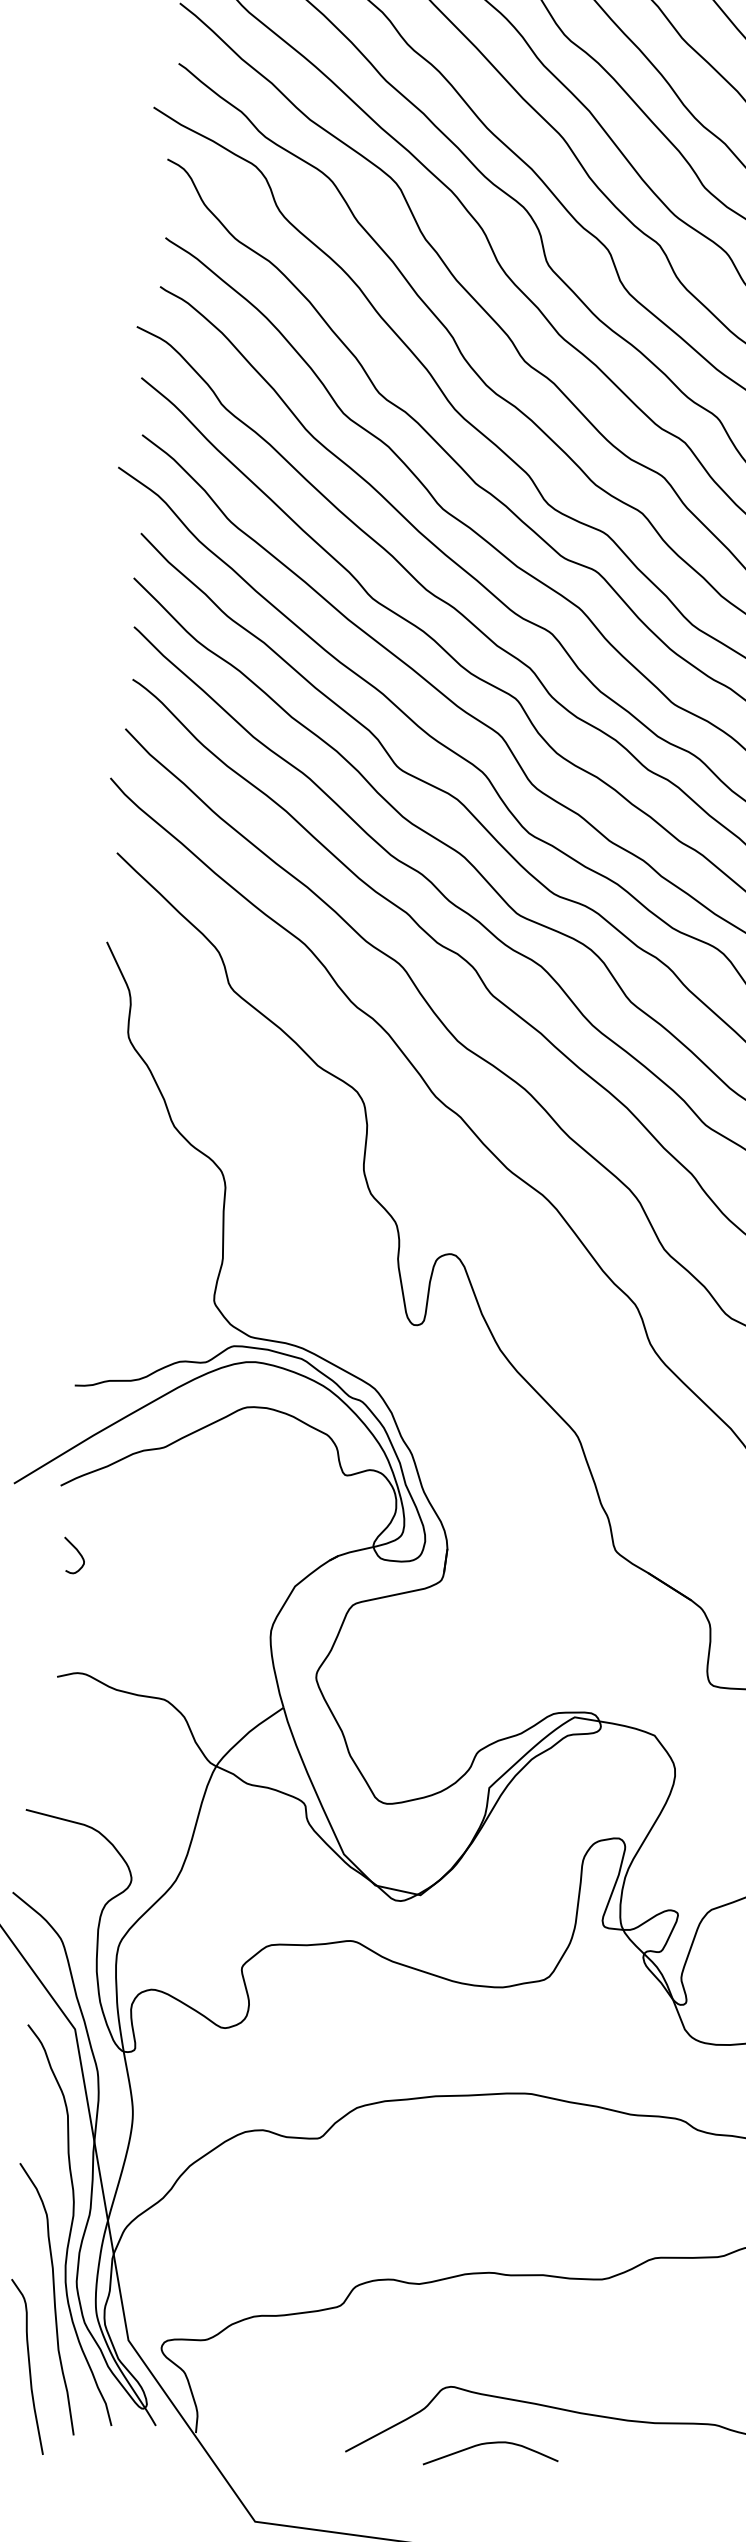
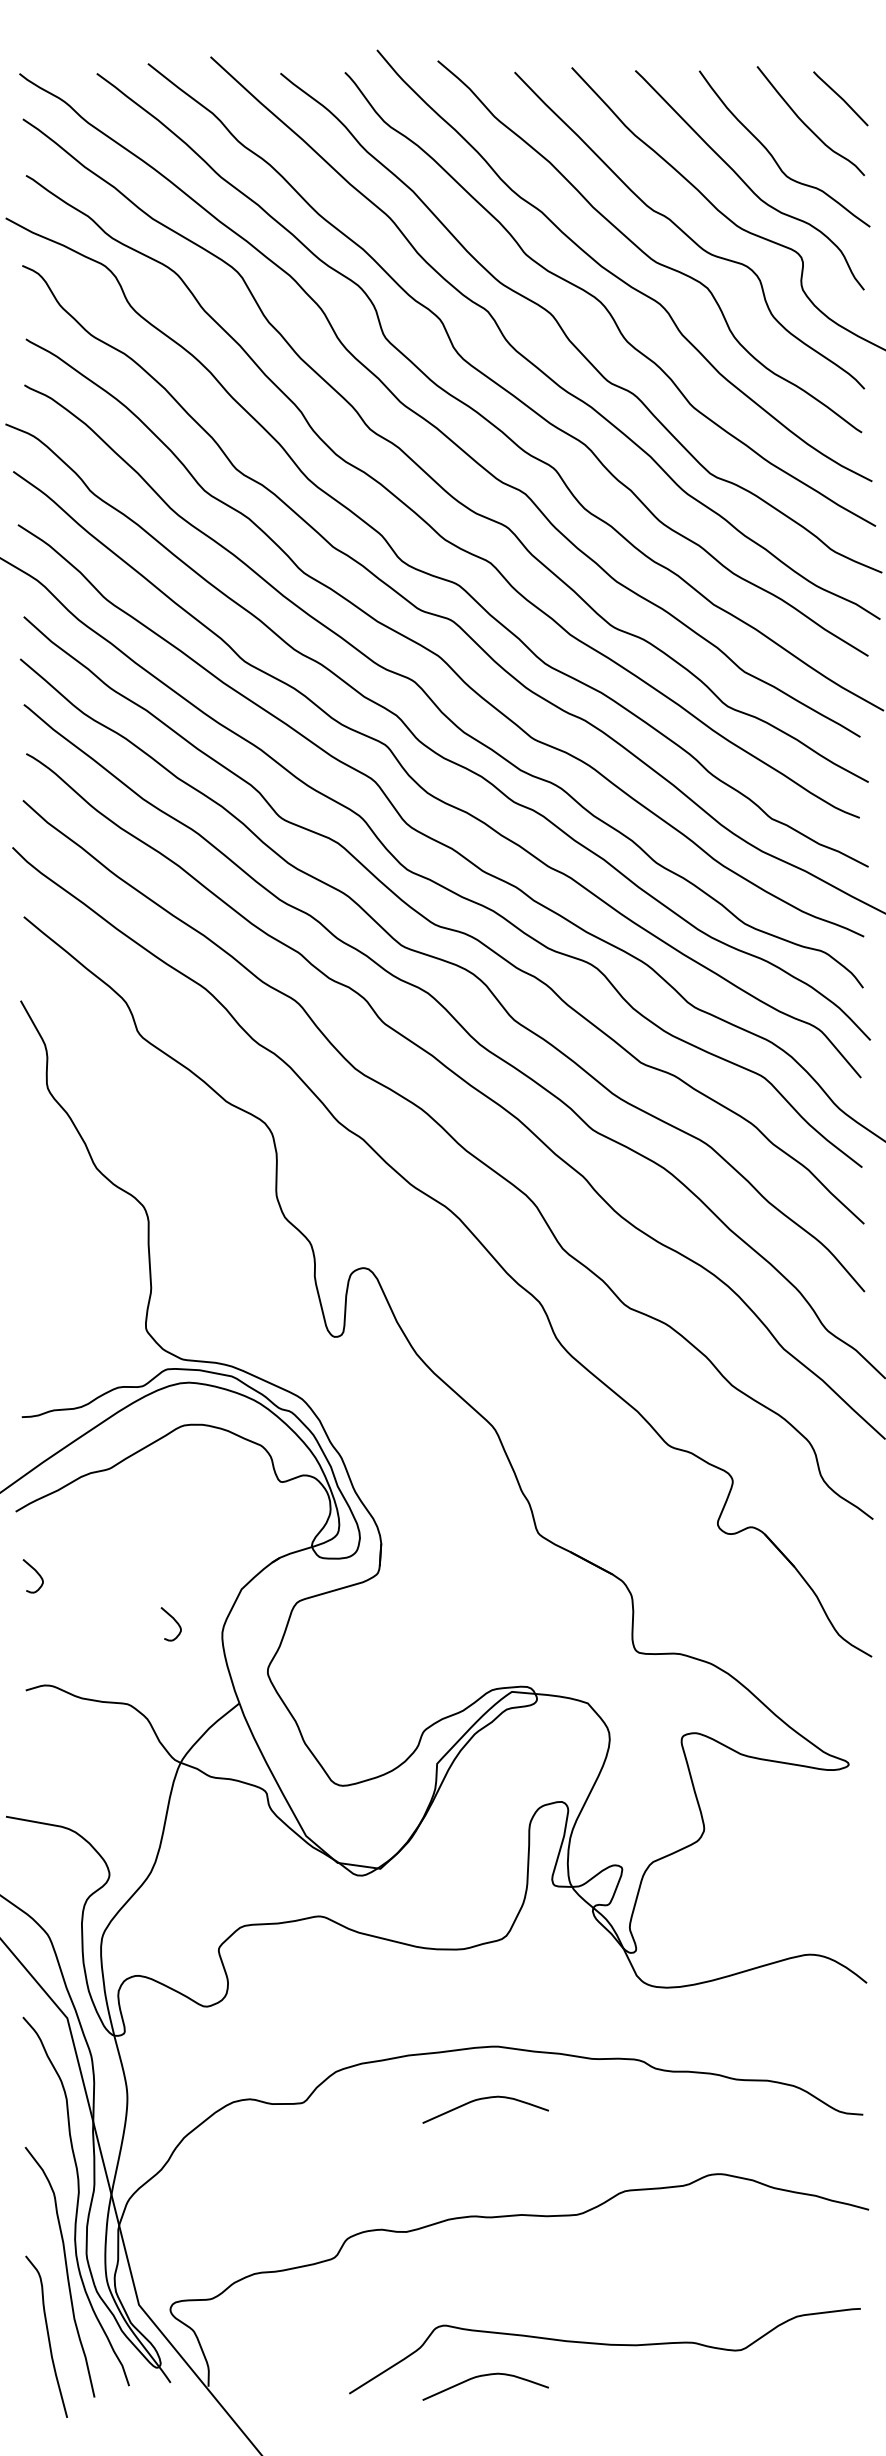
curve: (220, 1615) -> (174, 1621), added
curve: (513, 2149) -> (485, 2099), added

